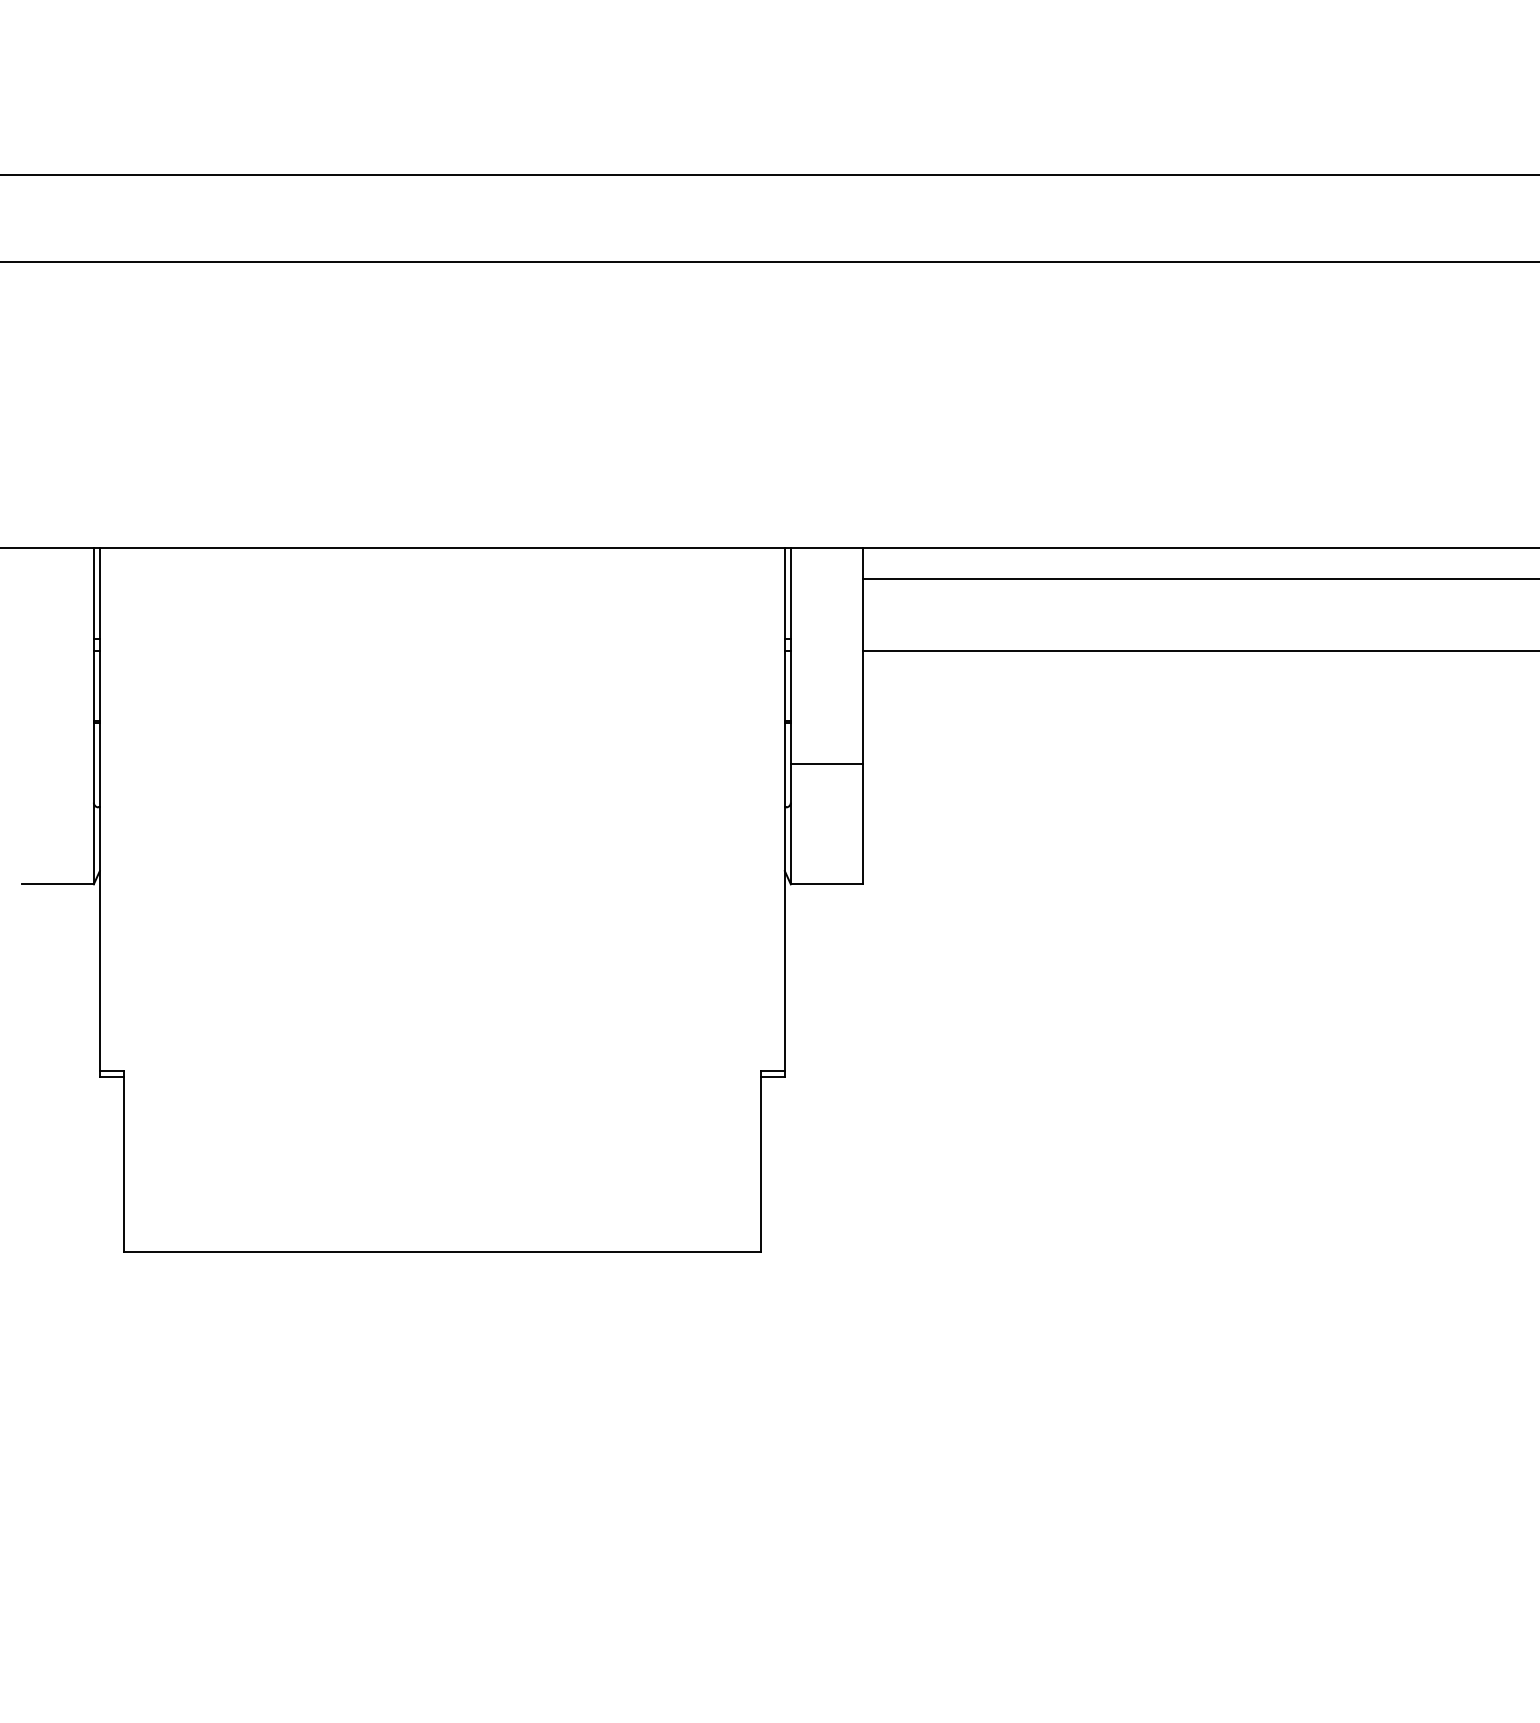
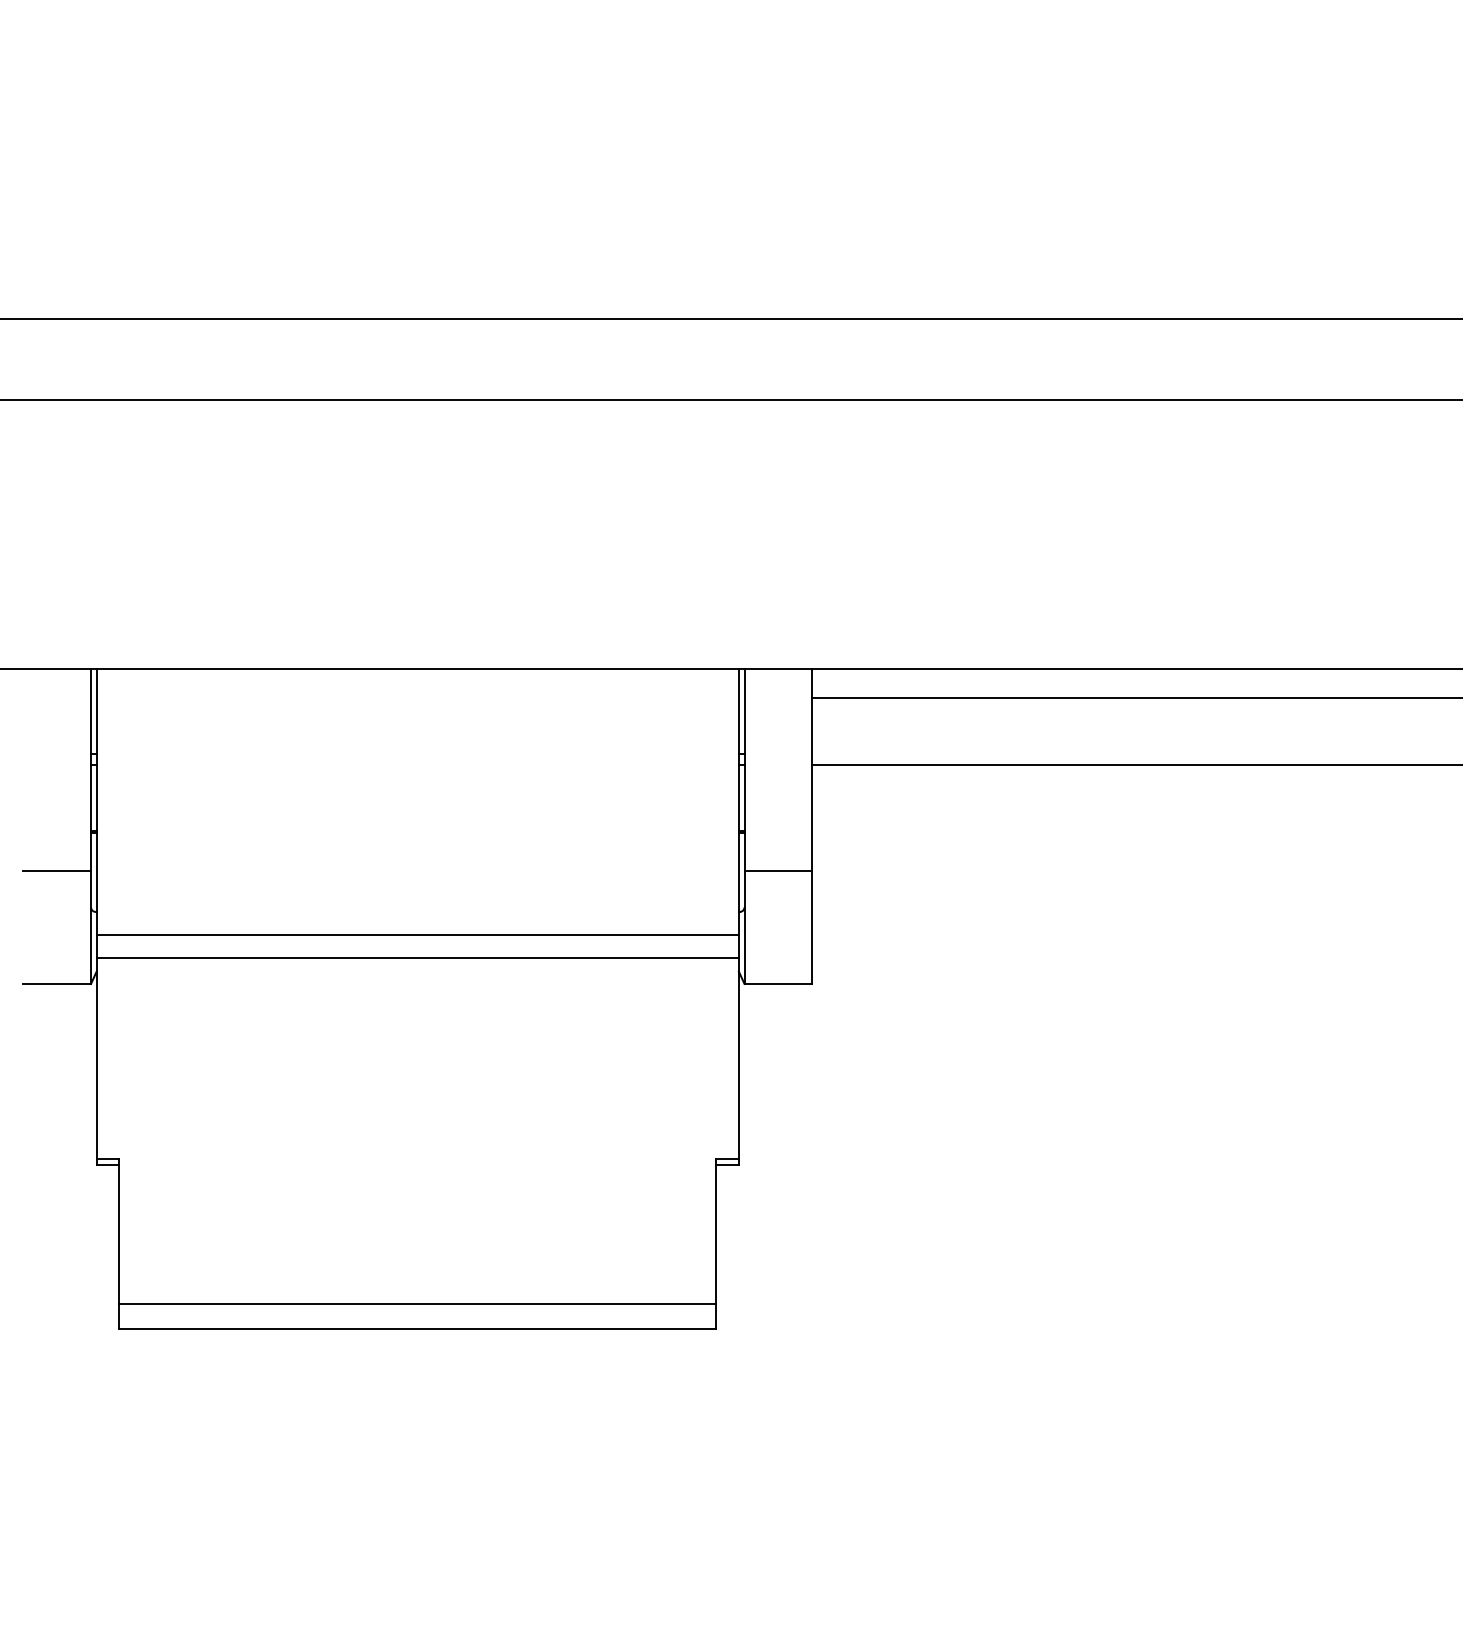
line: (58, 764) -> (57, 871), added
line: (442, 831) -> (417, 934), added
line: (442, 856) -> (417, 957), added
line: (442, 1225) -> (417, 1303), added

